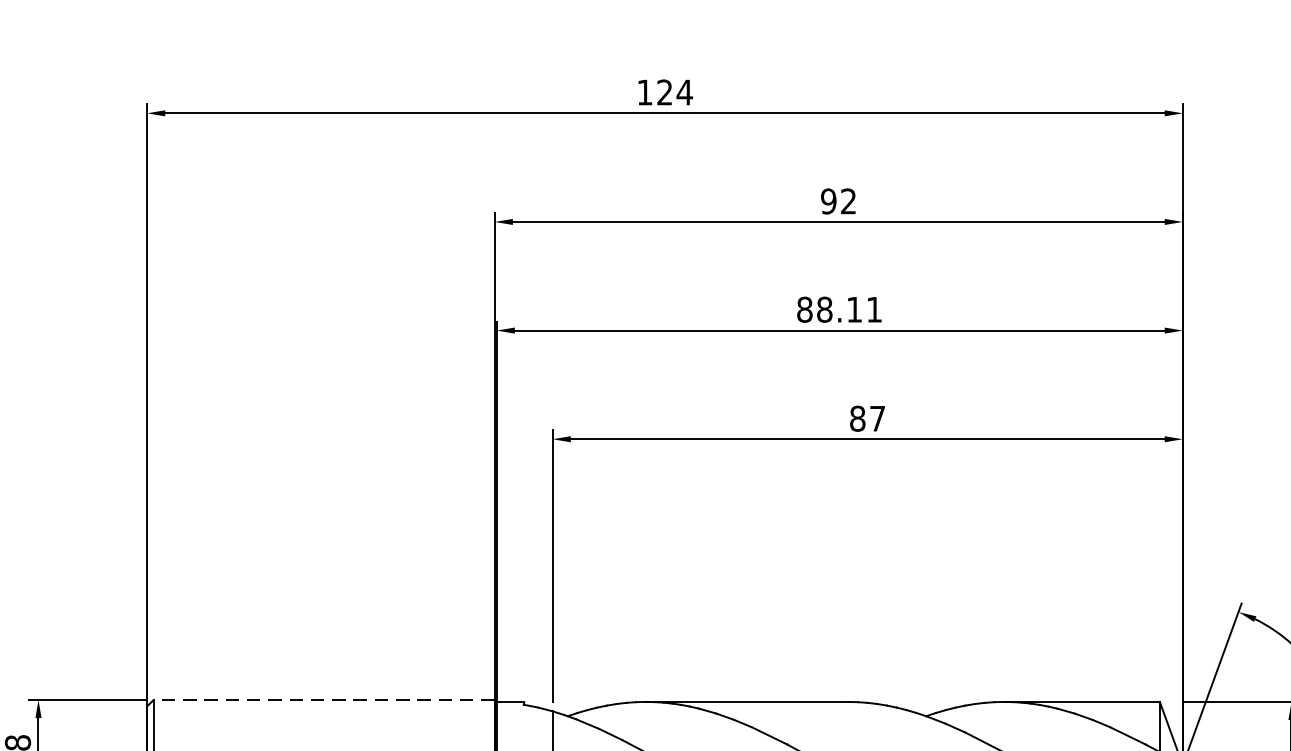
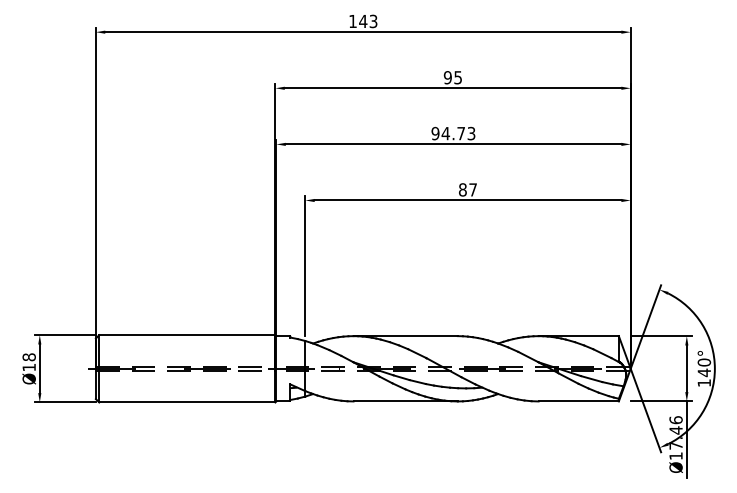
text: (675, 92) -> (368, 21), 124 -> 143
text: (847, 201) -> (457, 77), 92 -> 95
text: (839, 309) -> (453, 133), 88.11 -> 94.73
line: (322, 700) -> (186, 335), dashed -> solid

